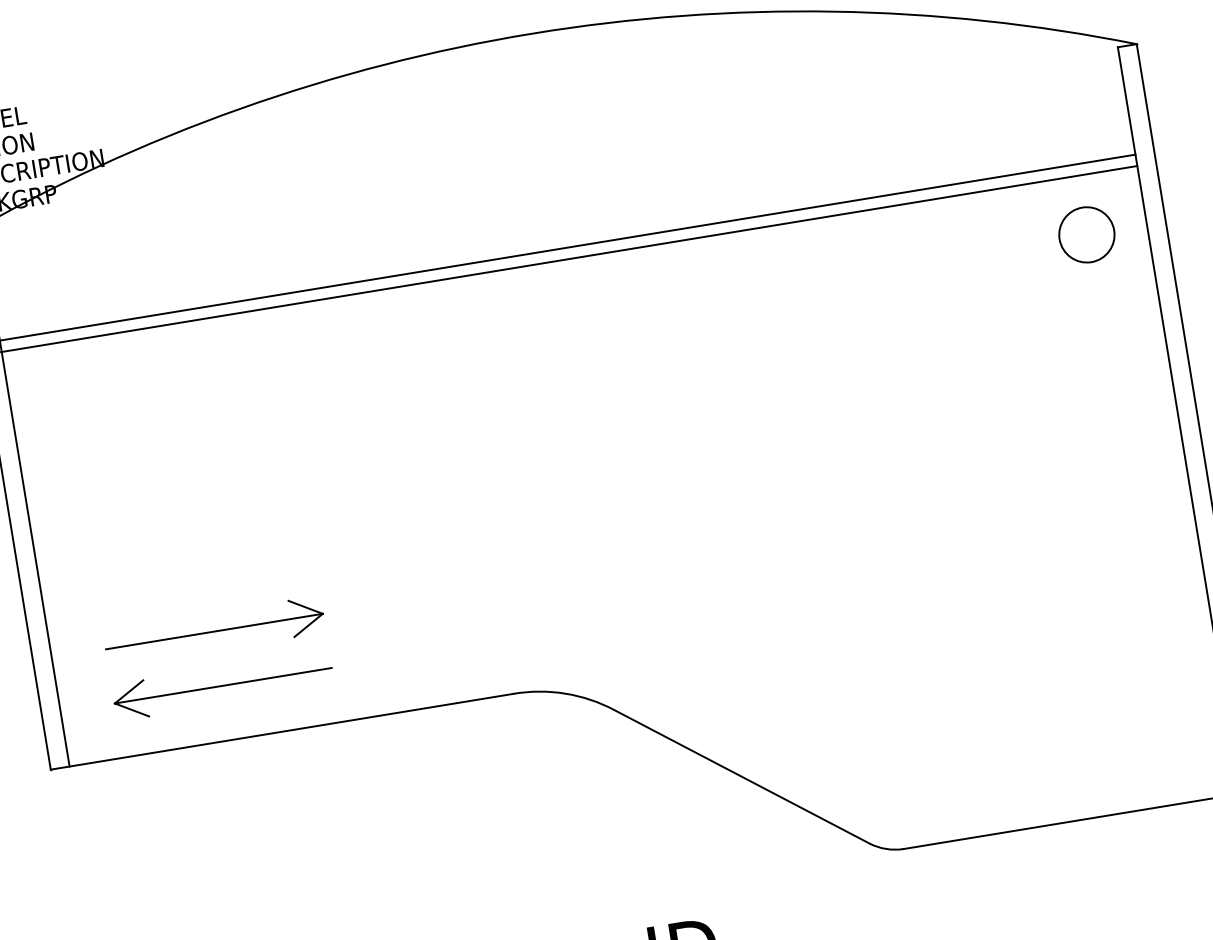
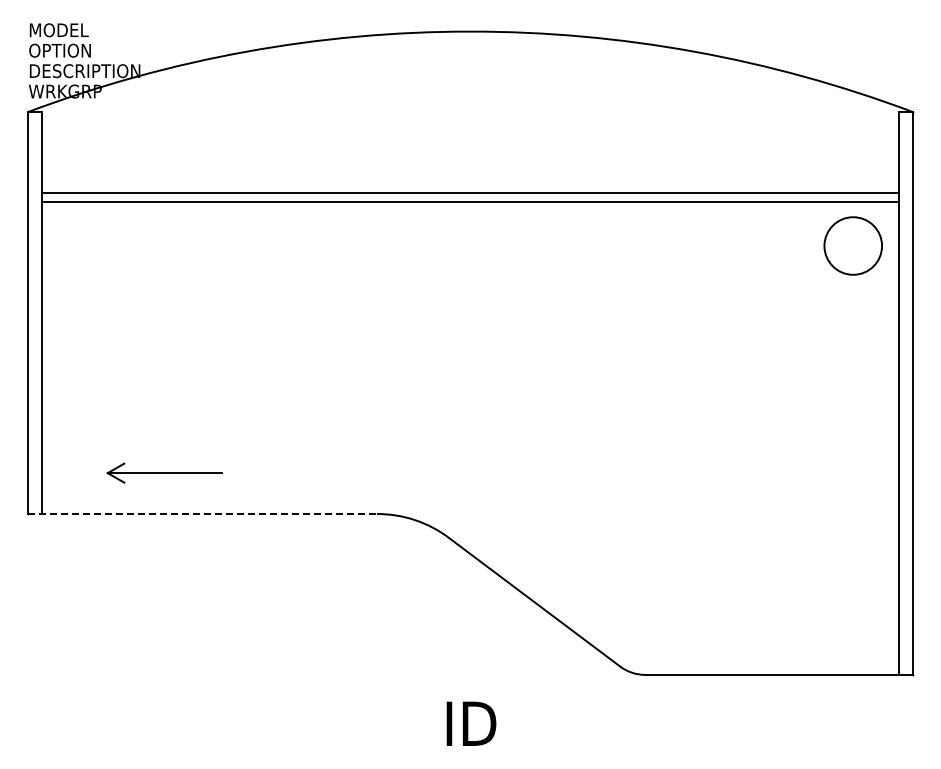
circle: (1085, 234) -> (852, 245), size x1.4
part: (213, 630) -> (164, 431), removed
part: (222, 684) -> (164, 472), size x0.7
line: (283, 732) -> (203, 514), solid -> dashed

